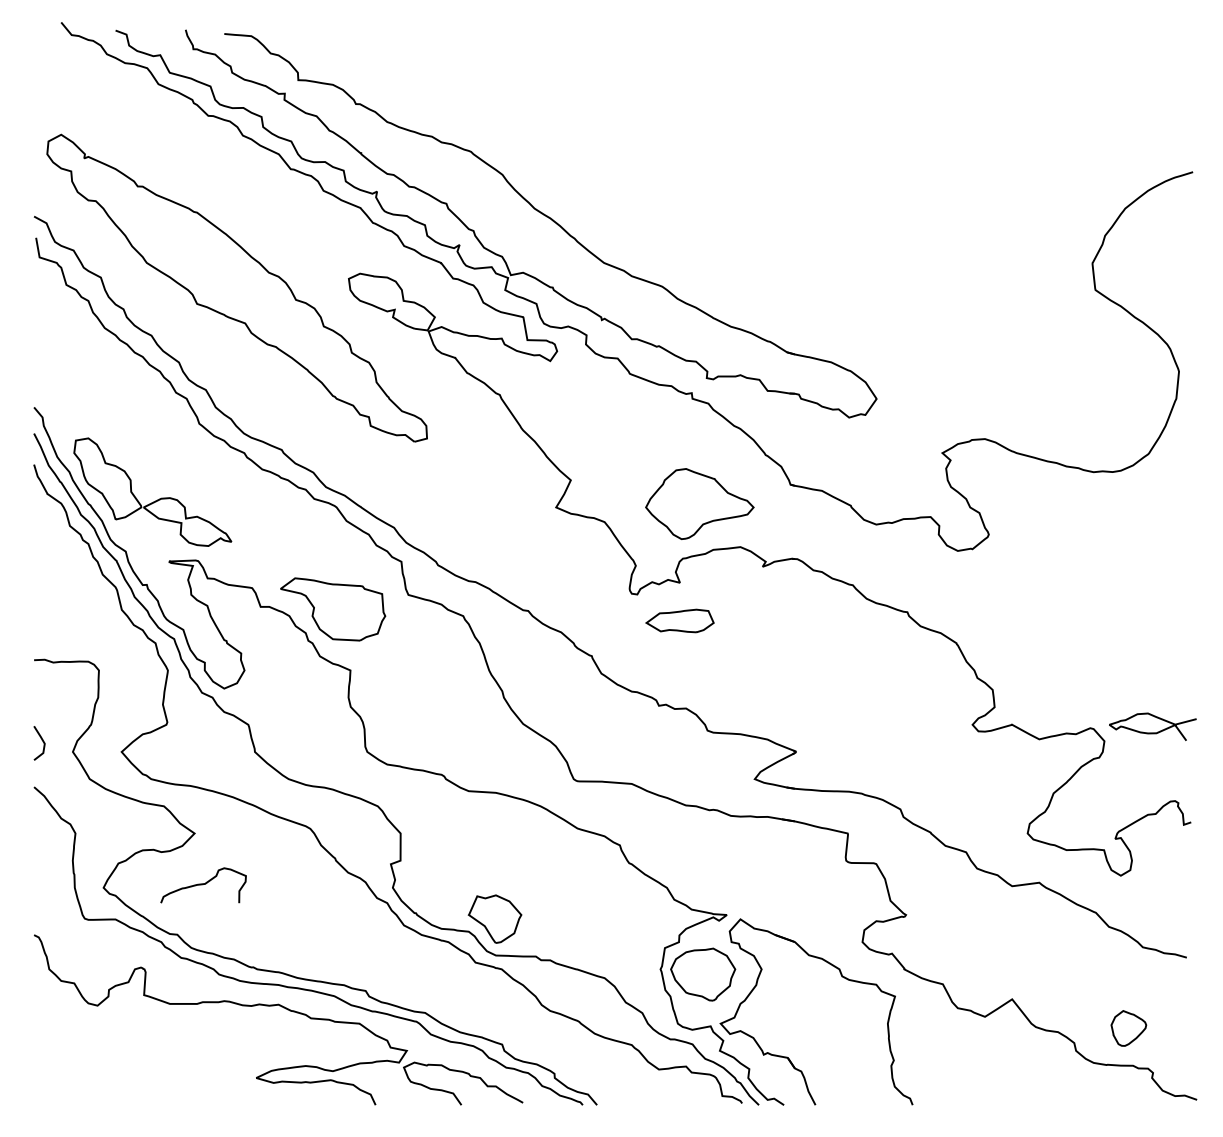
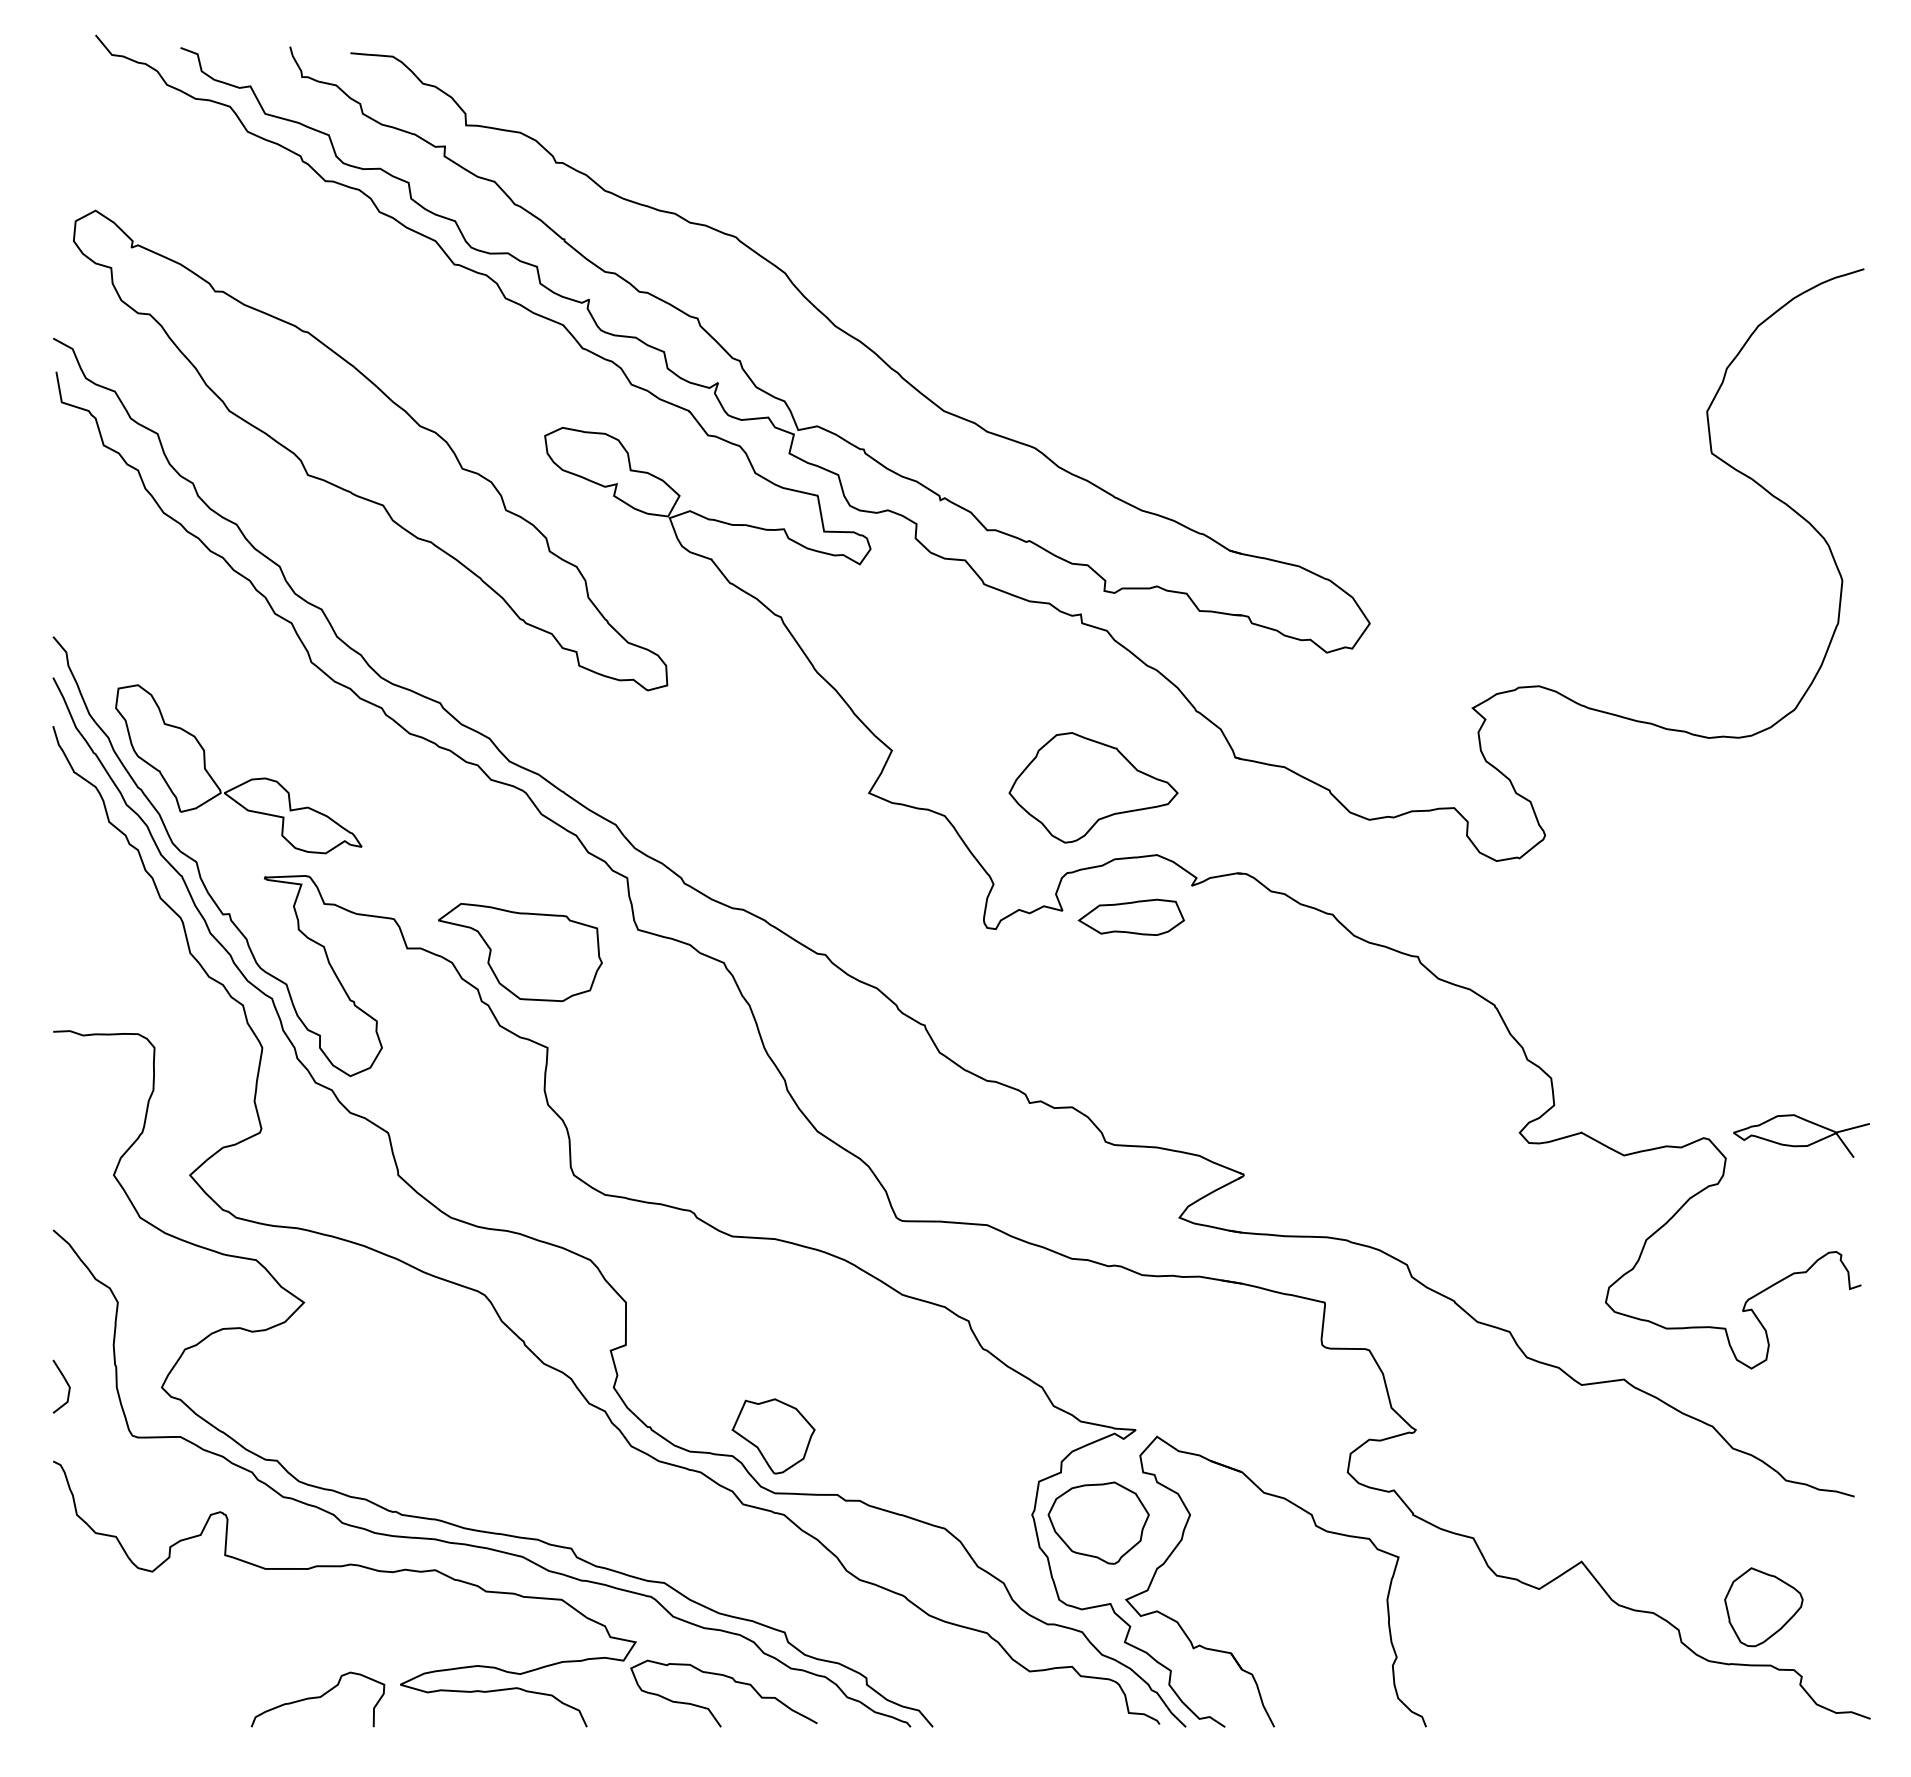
part: (679, 620) -> (1130, 916), moved
line: (41, 740) -> (64, 1382), moved
curve: (203, 884) -> (317, 1697), moved
part: (1128, 1028) -> (1763, 1607), size x1.43

